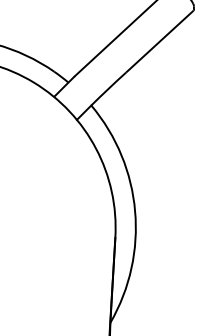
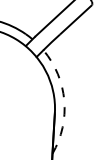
arc: (135, 211) -> (64, 100), solid -> dashed

